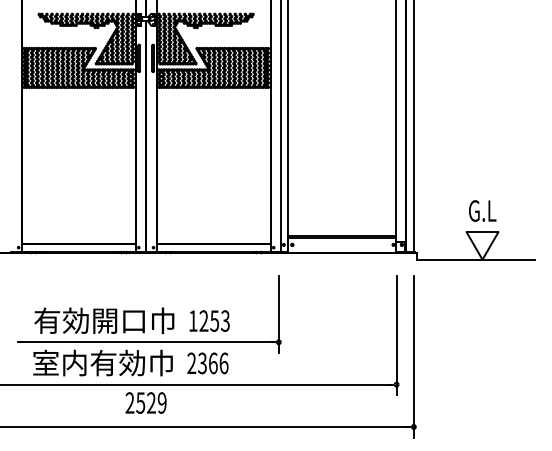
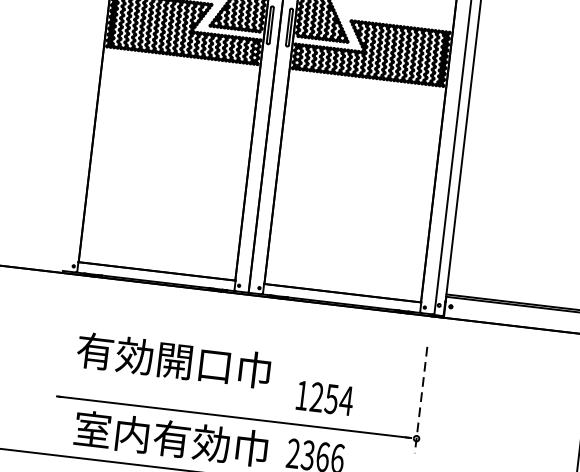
line: (278, 314) -> (420, 400), solid -> dashed
text: (104, 320) -> (174, 360), moved
text: (225, 320) -> (346, 400), 1253 -> 1254

